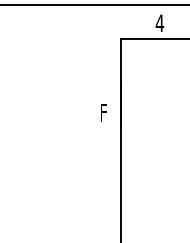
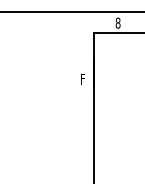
text: (158, 22) -> (117, 22), 4 -> 8

